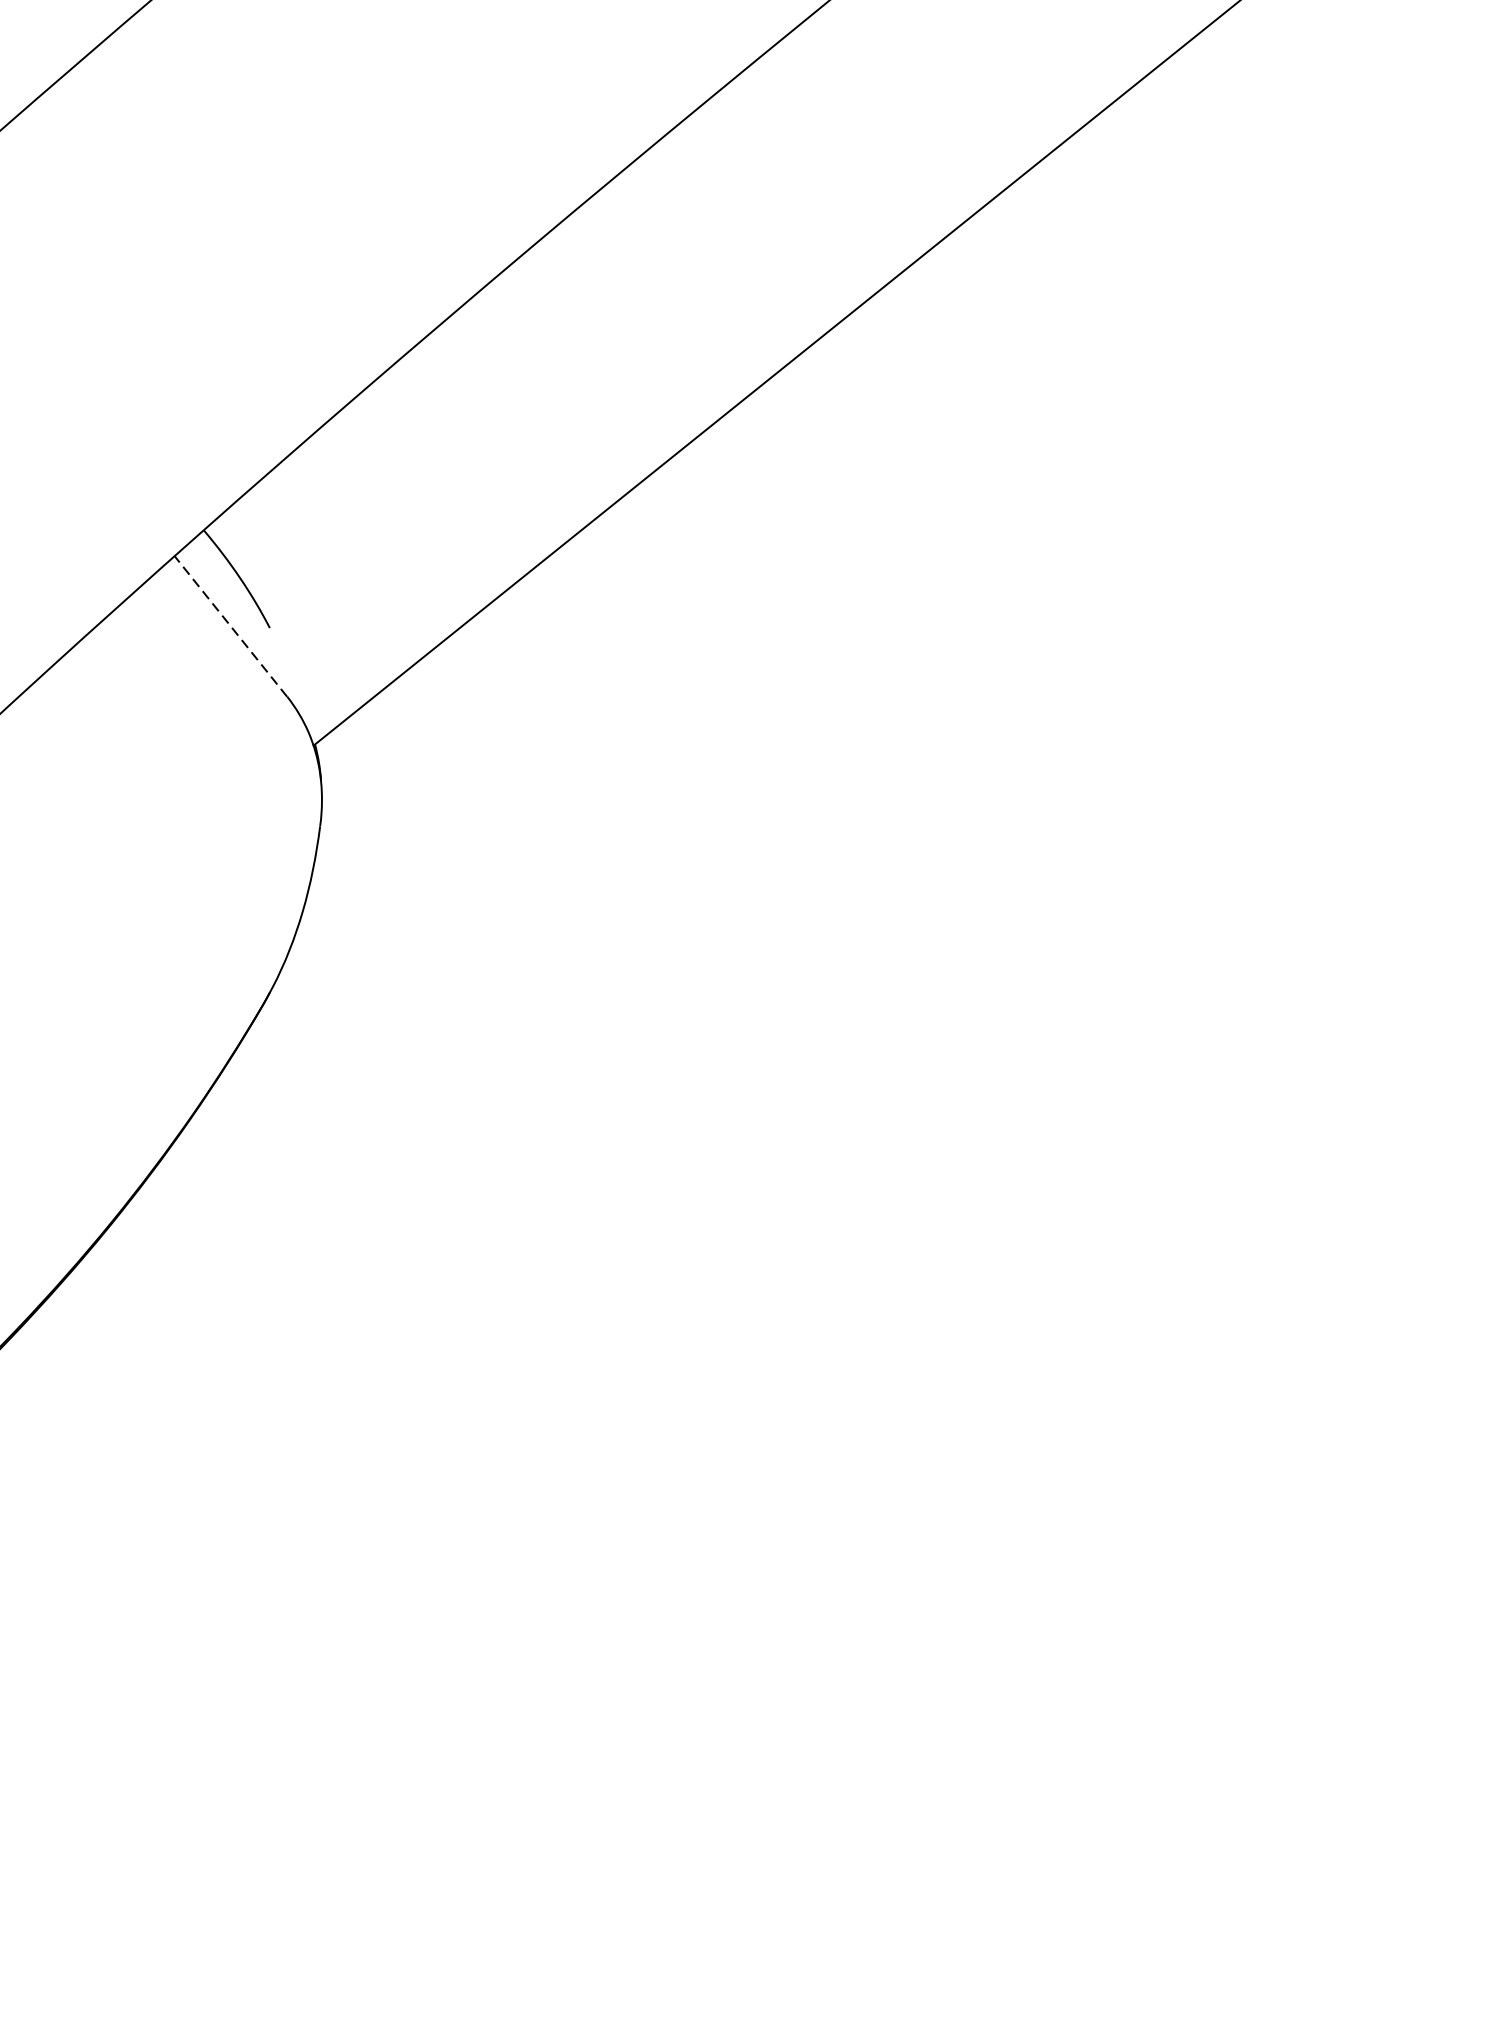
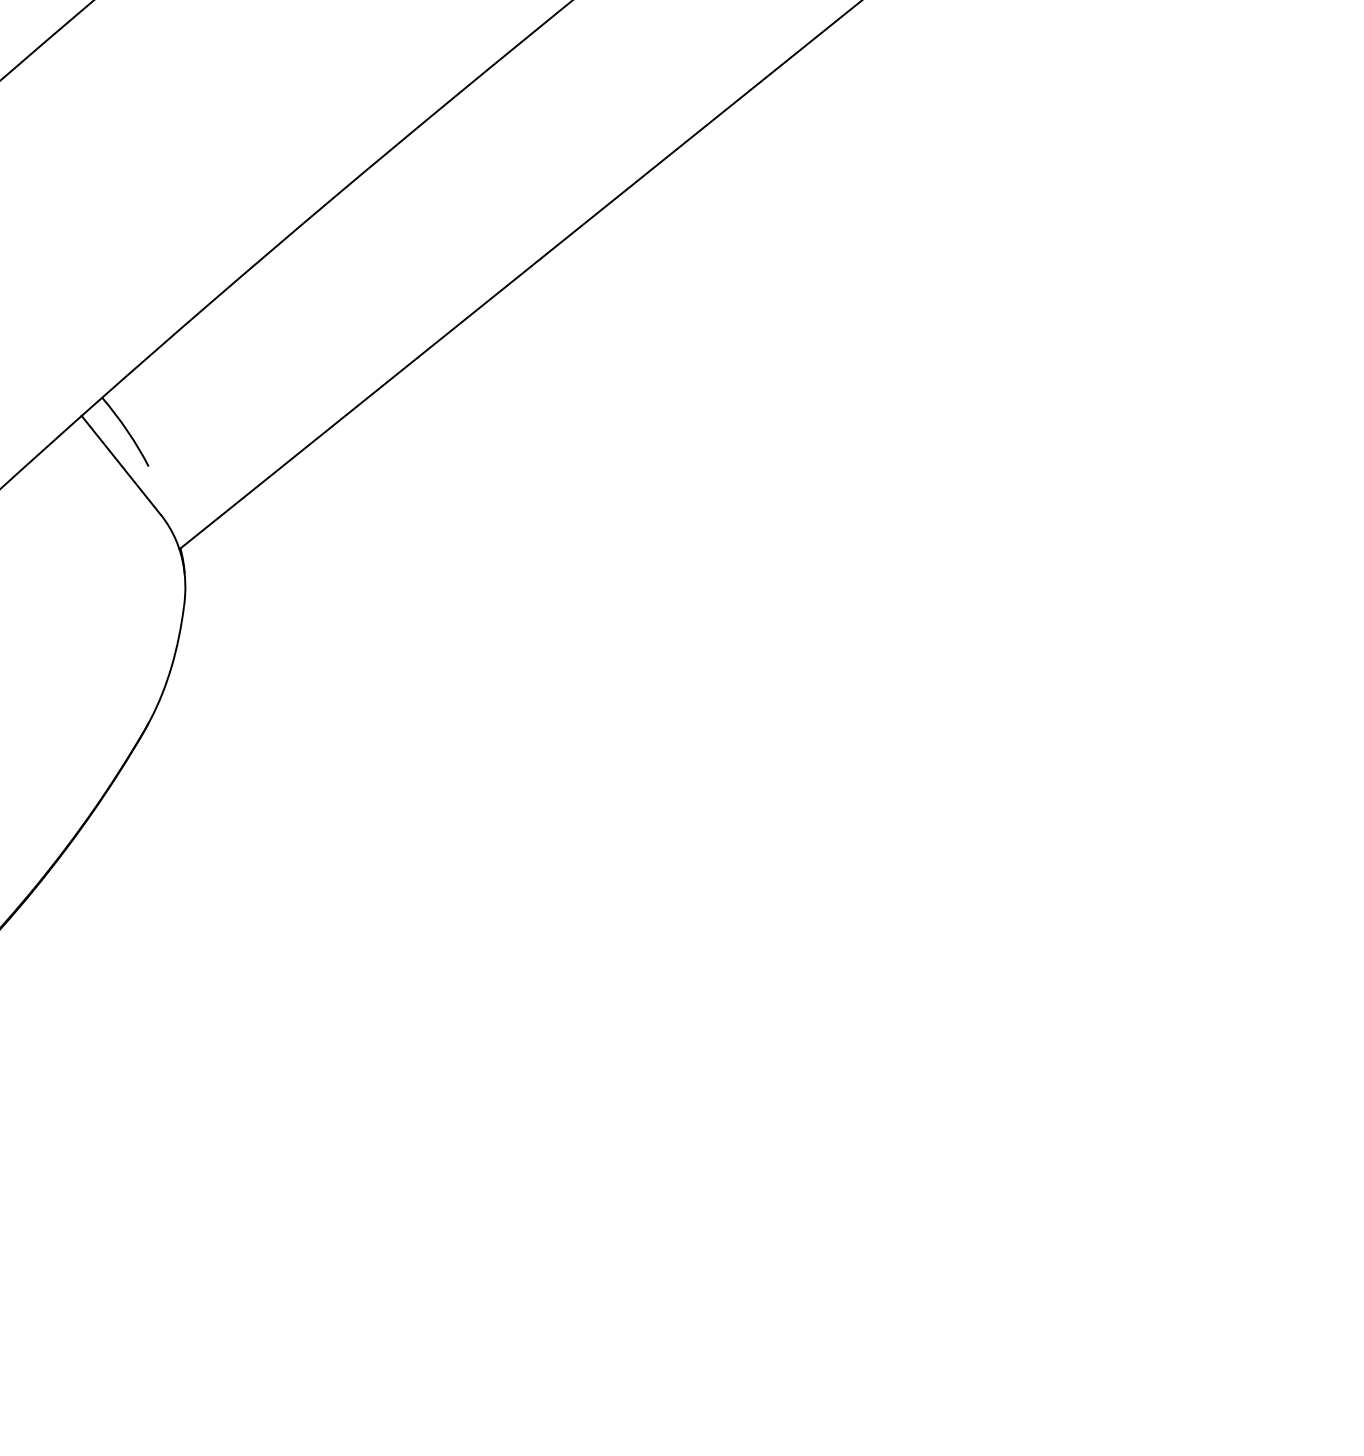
line: (229, 625) -> (120, 464), dashed -> solid

